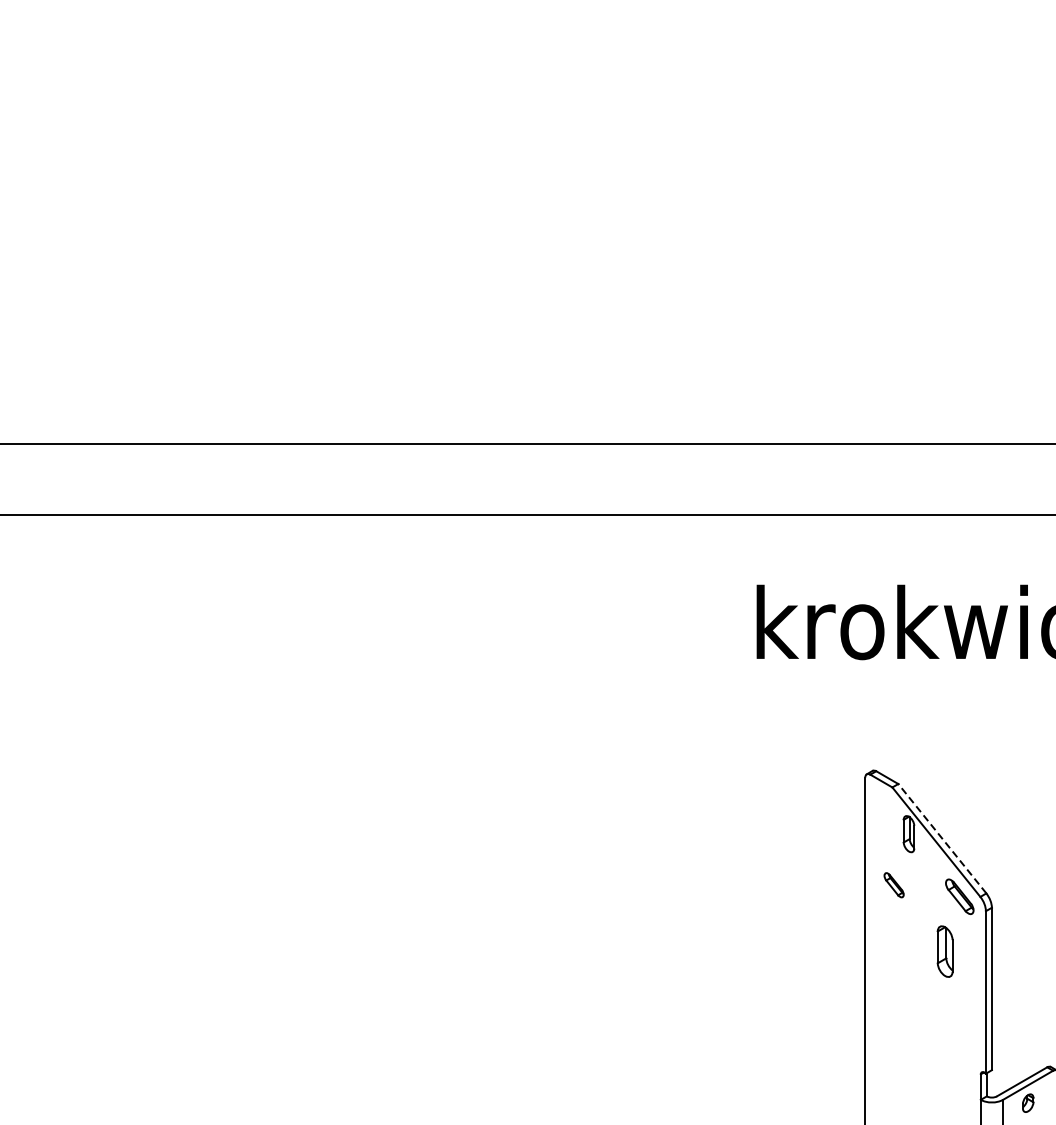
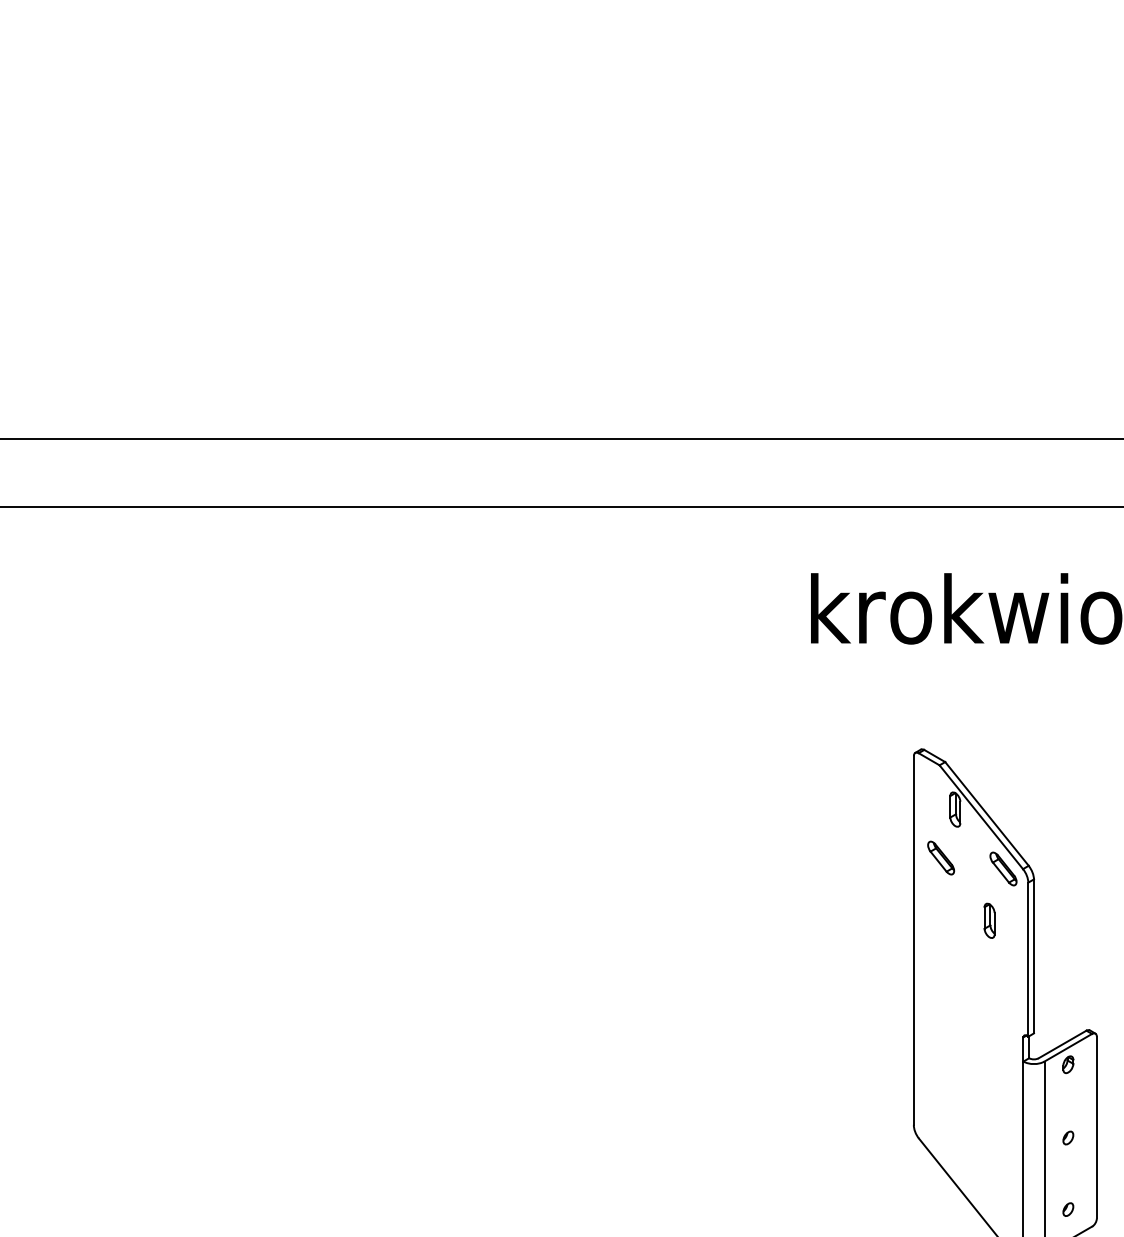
line: (941, 838) -> (986, 813), dashed -> solid
part: (894, 884) -> (941, 857), size x1.43
part: (945, 951) -> (989, 920), size x0.71

